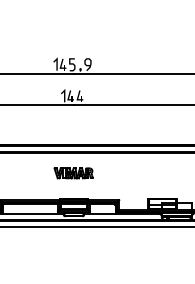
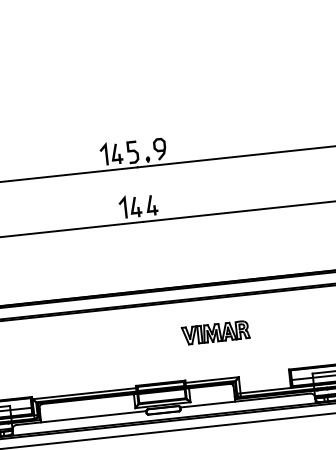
part: (73, 173) -> (215, 333), moved

